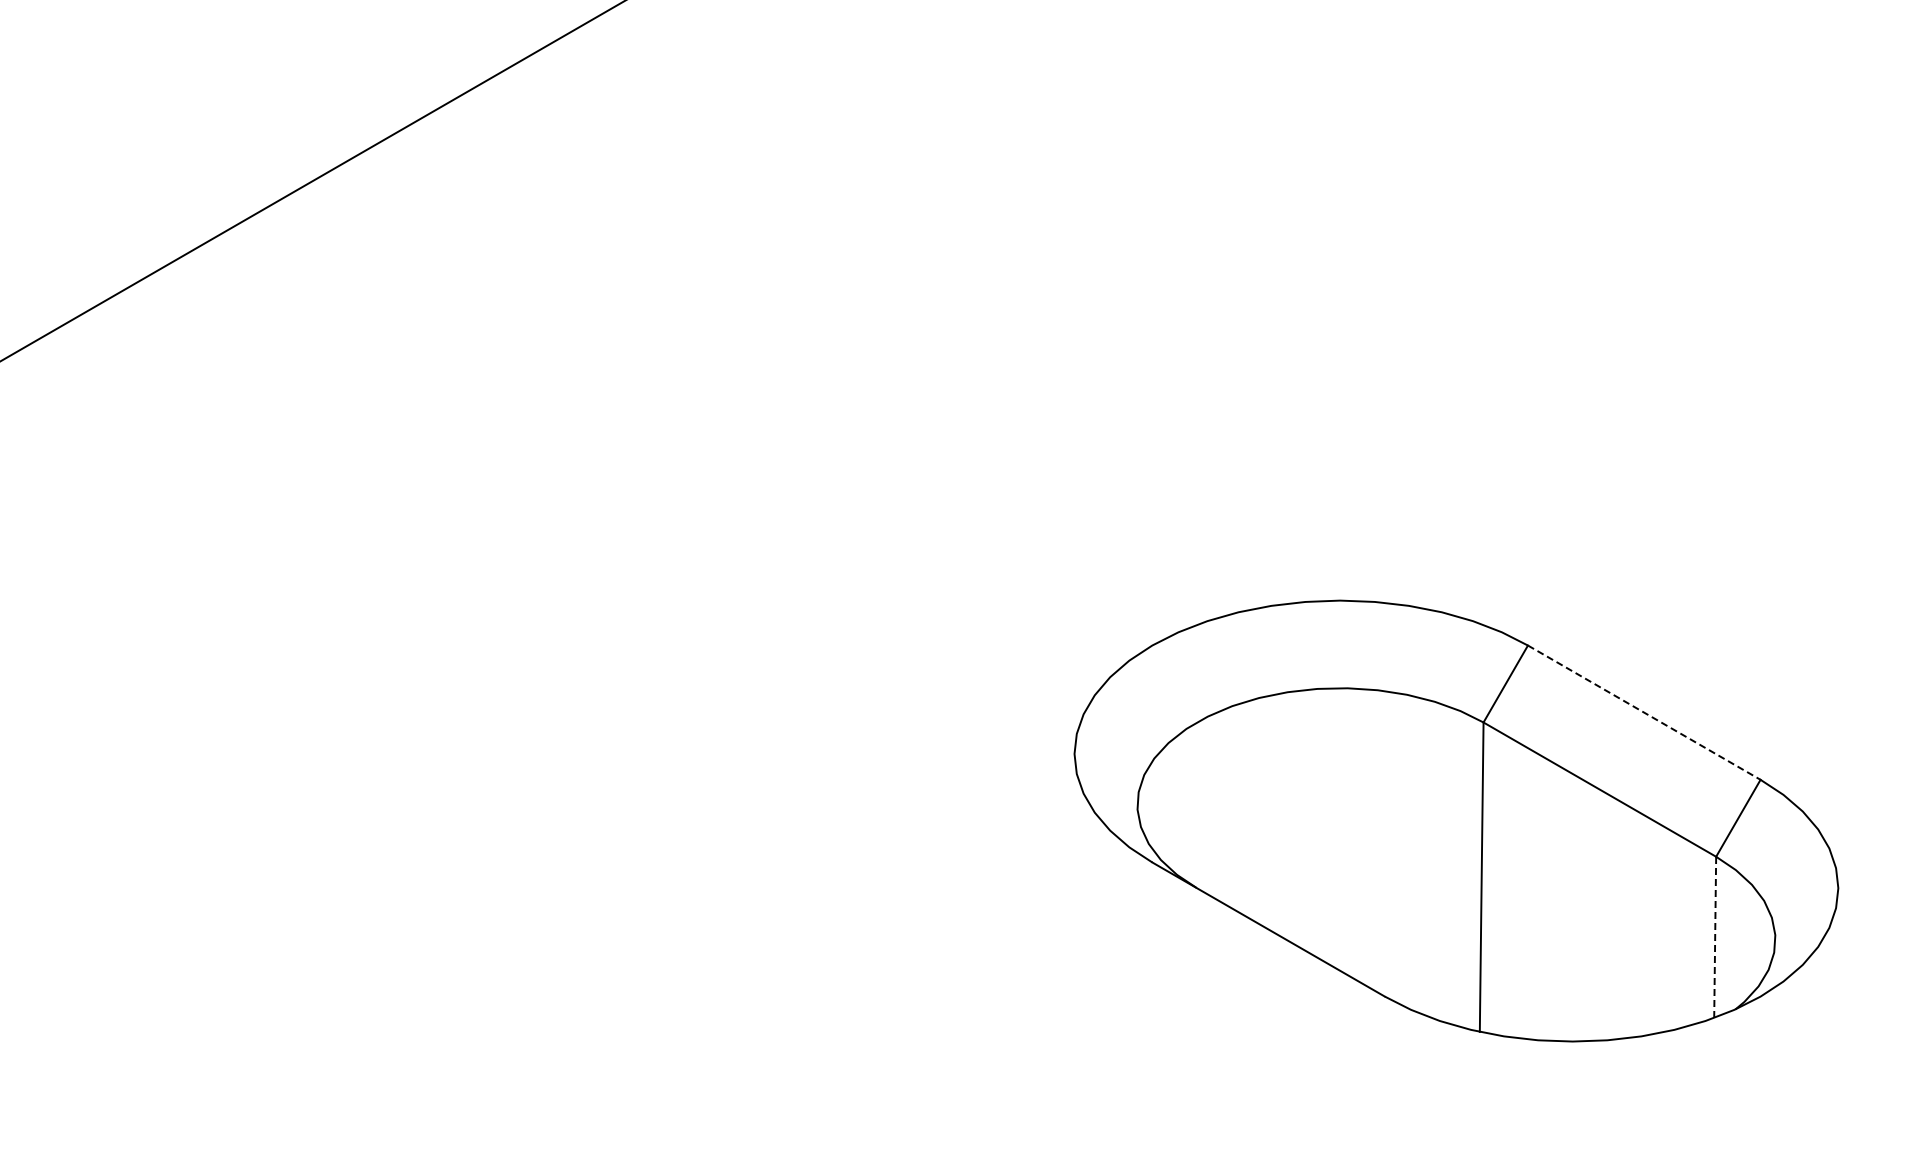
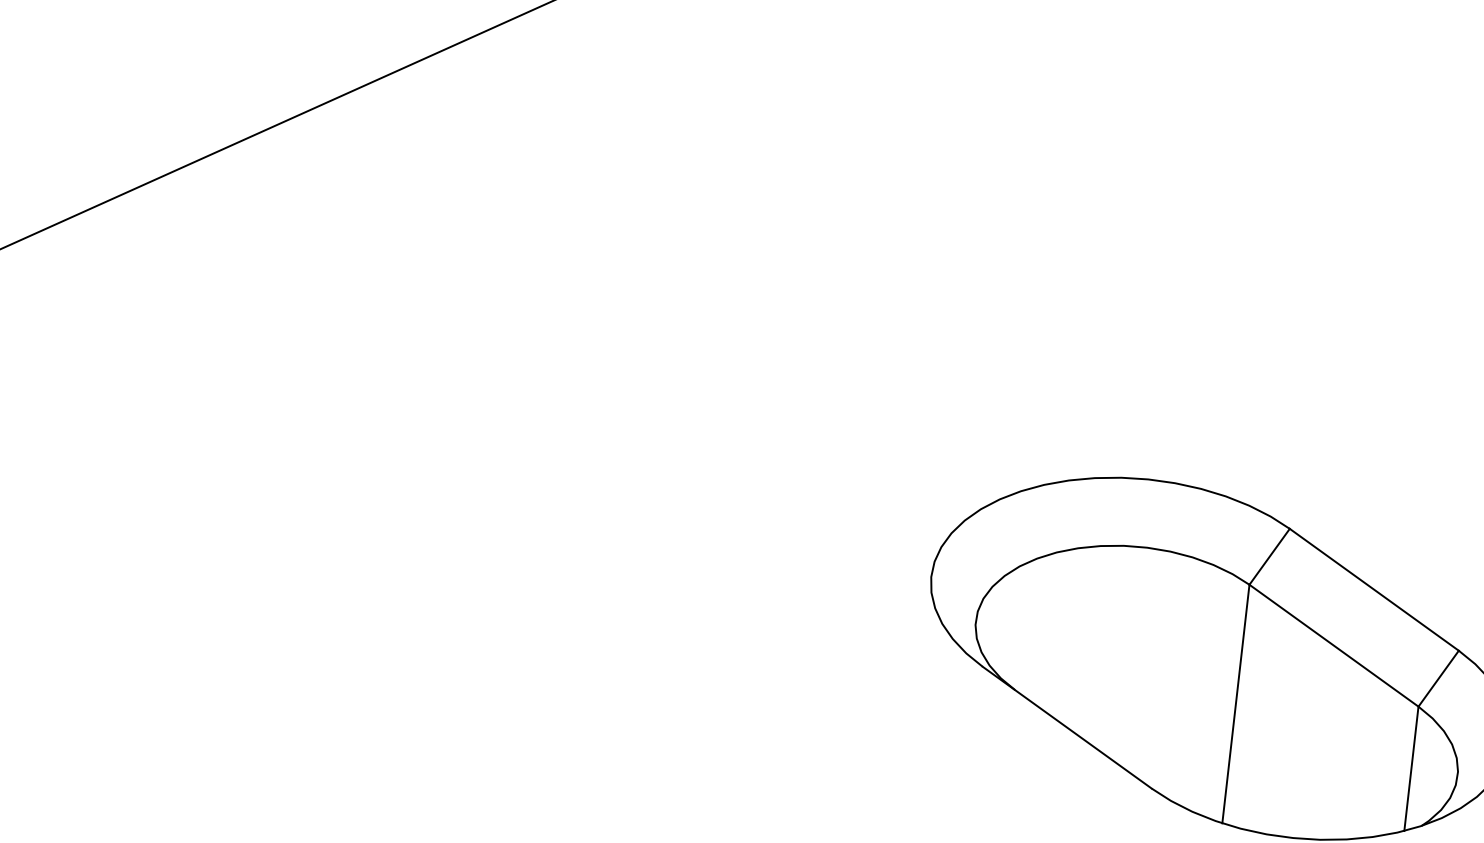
line: (1644, 712) -> (1374, 589), dashed -> solid
line: (1715, 937) -> (1411, 768), dashed -> solid

